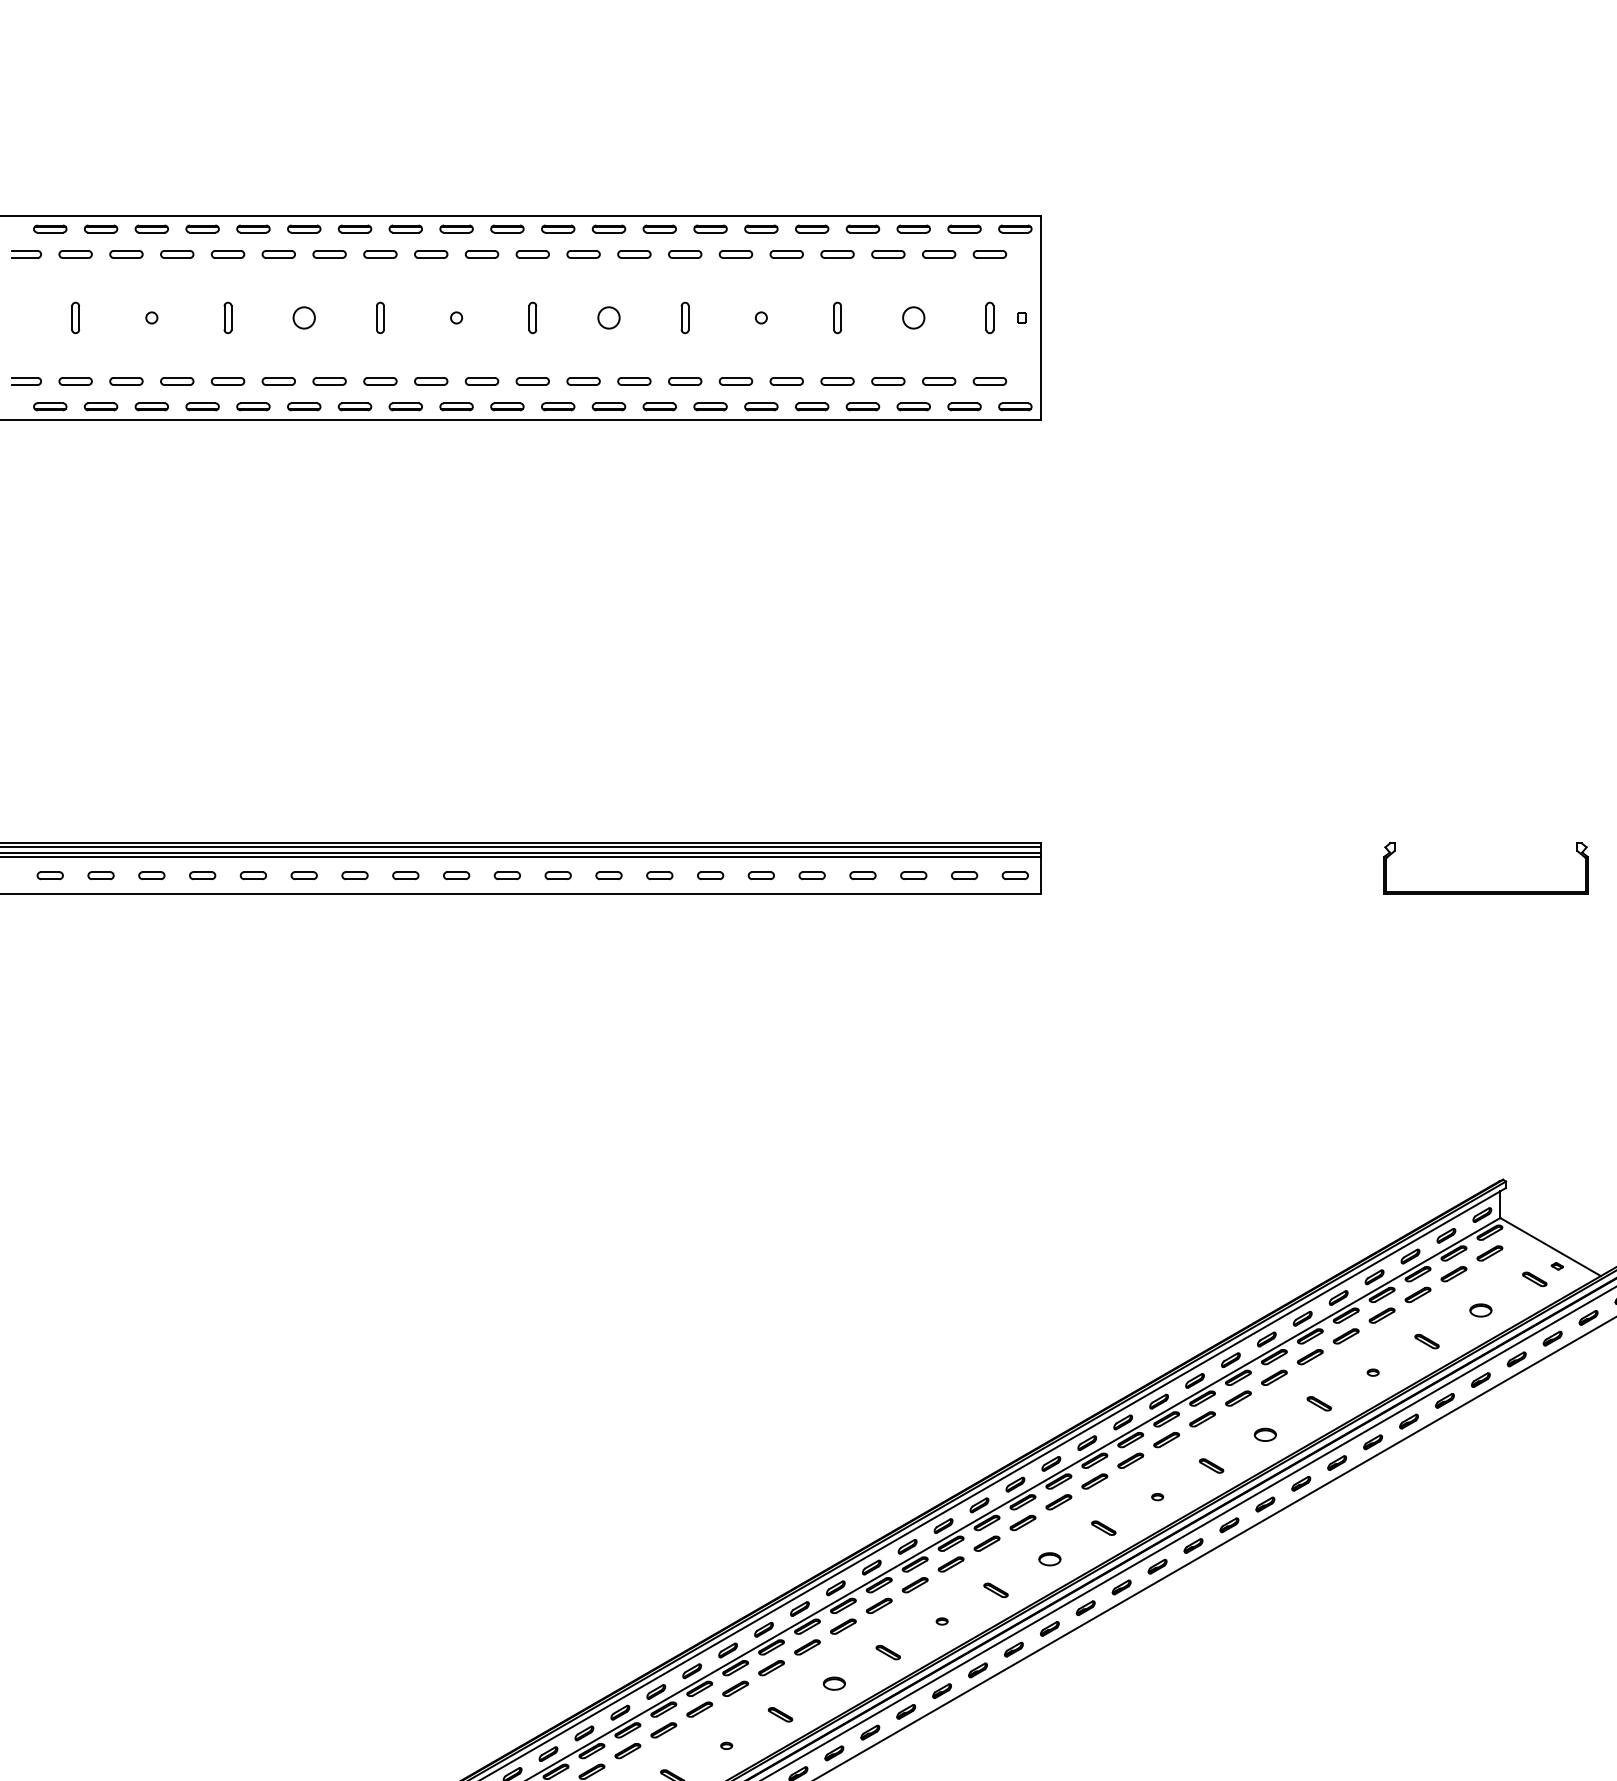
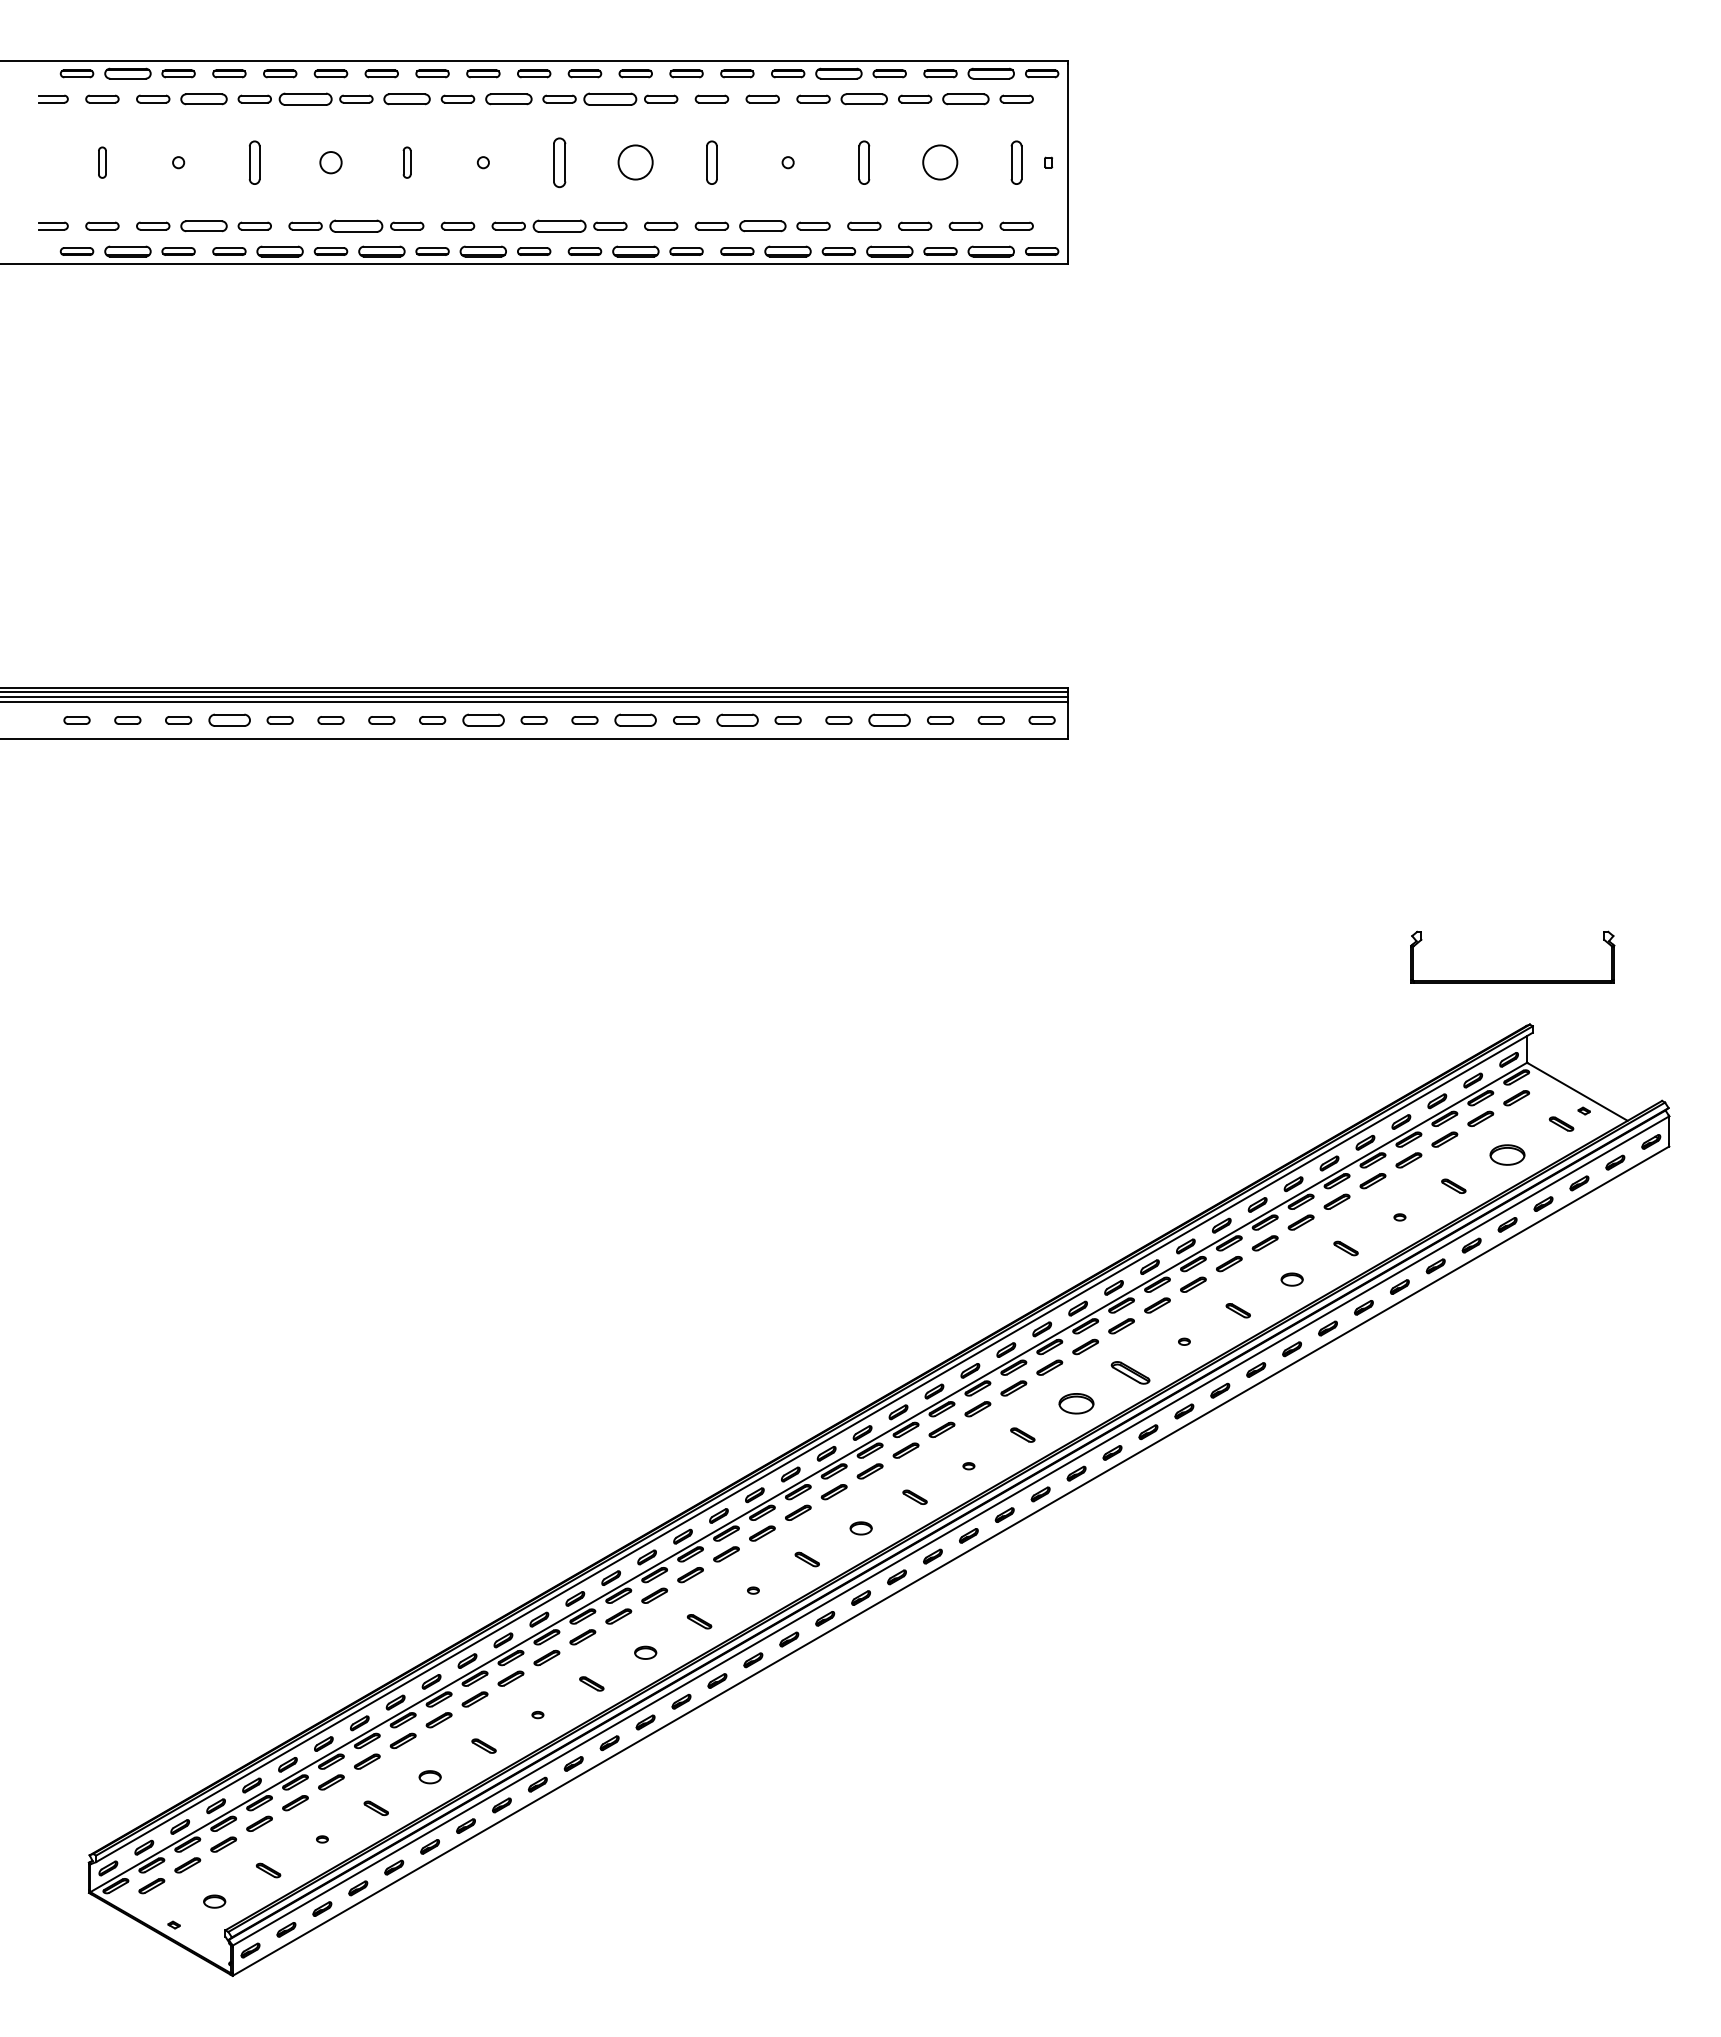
part: (100, 228) -> (127, 73), size x1.4
part: (811, 228) -> (838, 73), size x1.4
part: (964, 228) -> (991, 73), size x1.4
part: (176, 253) -> (203, 98), size x1.4
part: (278, 253) -> (305, 98), size x1.6
part: (380, 253) -> (407, 98), size x1.4
part: (481, 253) -> (508, 98), size x1.4
part: (583, 253) -> (610, 98), size x1.6
part: (837, 253) -> (864, 98), size x1.4
part: (938, 253) -> (965, 98), size x1.4
part: (227, 317) -> (254, 162), size x1.4
part: (532, 317) -> (559, 162), size x1.6
circle: (608, 317) -> (635, 162), size x1.6
part: (684, 317) -> (711, 162), size x1.4
part: (837, 317) -> (864, 162), size x1.4
circle: (913, 317) -> (940, 162), size x1.6
part: (989, 317) -> (1016, 162), size x1.4
part: (176, 380) -> (203, 225), size x1.4
part: (329, 380) -> (356, 225), size x1.6
part: (532, 380) -> (559, 225), size x1.6
part: (735, 380) -> (762, 225), size x1.4
part: (100, 406) -> (127, 251), size x1.4
part: (253, 406) -> (280, 251), size x1.4
part: (354, 406) -> (381, 251), size x1.4
part: (456, 406) -> (483, 251), size x1.4
part: (608, 406) -> (635, 251), size x1.4
part: (761, 406) -> (788, 251), size x1.4
part: (862, 406) -> (889, 251), size x1.4
part: (964, 406) -> (991, 251), size x1.4
part: (201, 875) -> (228, 720), size x1.6
part: (455, 875) -> (482, 720), size x1.6
part: (608, 875) -> (635, 720), size x1.6
part: (709, 875) -> (736, 720), size x1.6
part: (862, 875) -> (889, 720), size x1.6
part: (1485, 891) -> (1512, 980), moved
part: (1480, 1310) -> (1507, 1155), size x1.6
part: (1103, 1527) -> (1130, 1372), size x1.6
part: (1049, 1559) -> (1076, 1404), size x1.6

